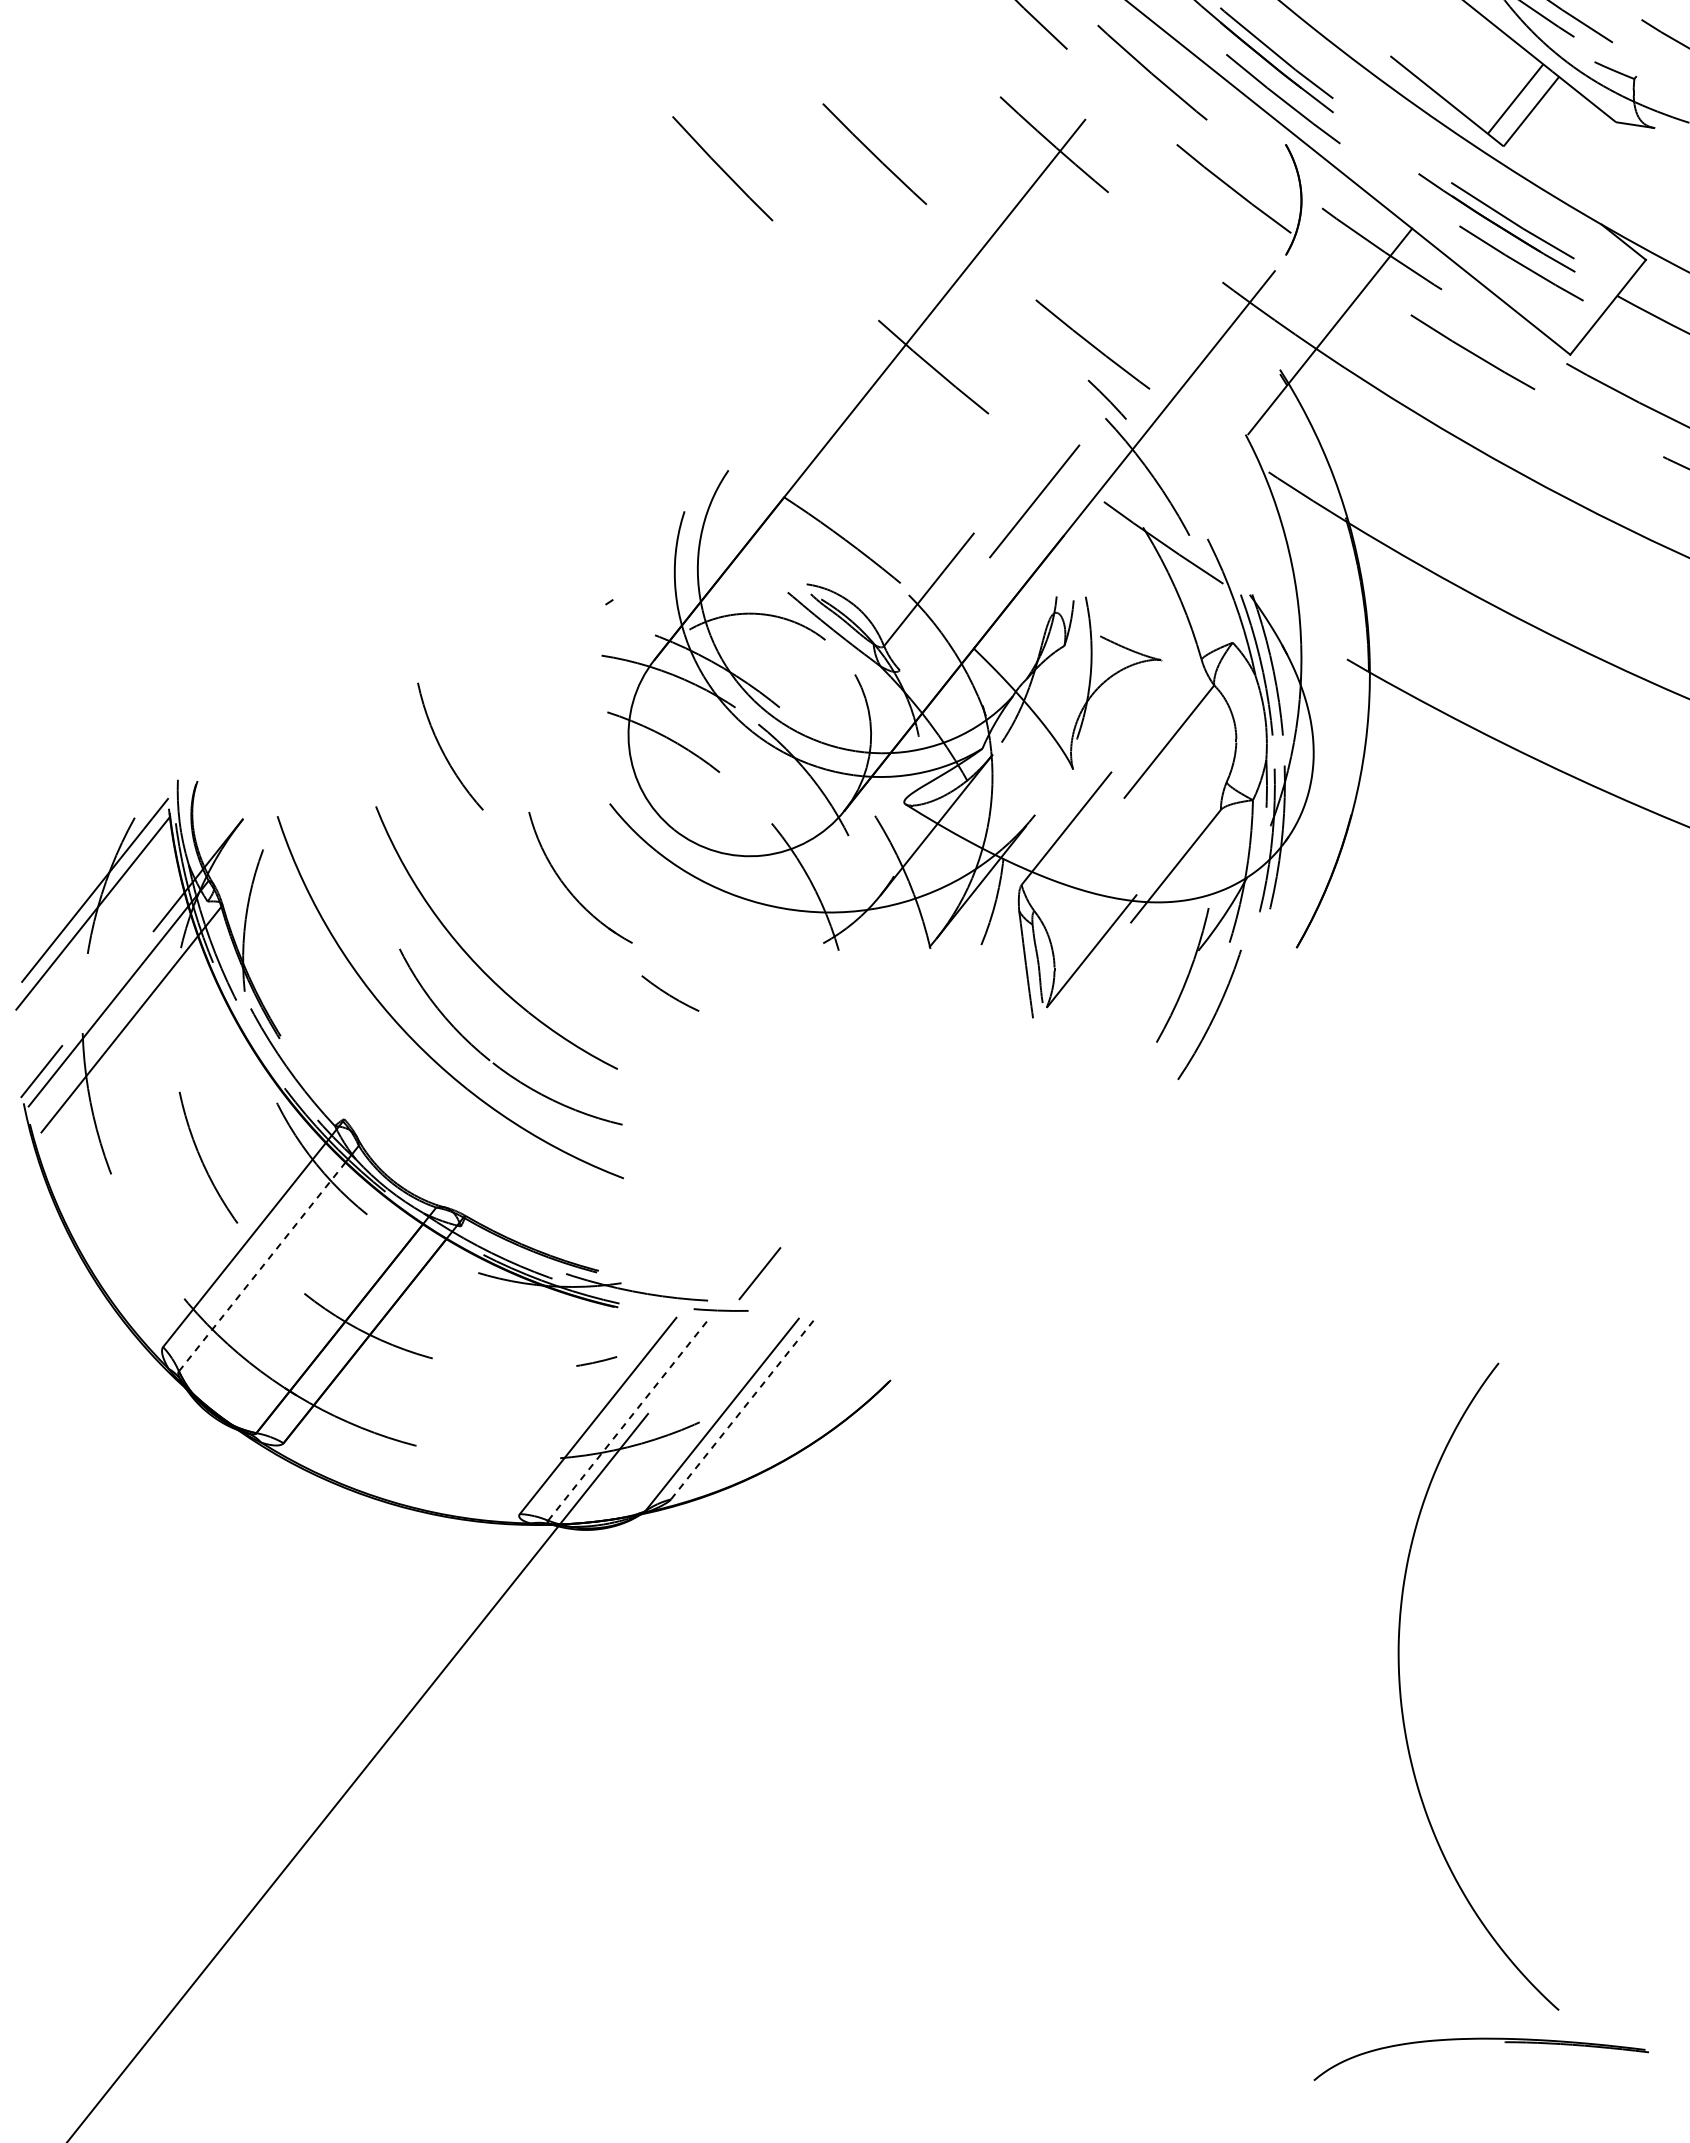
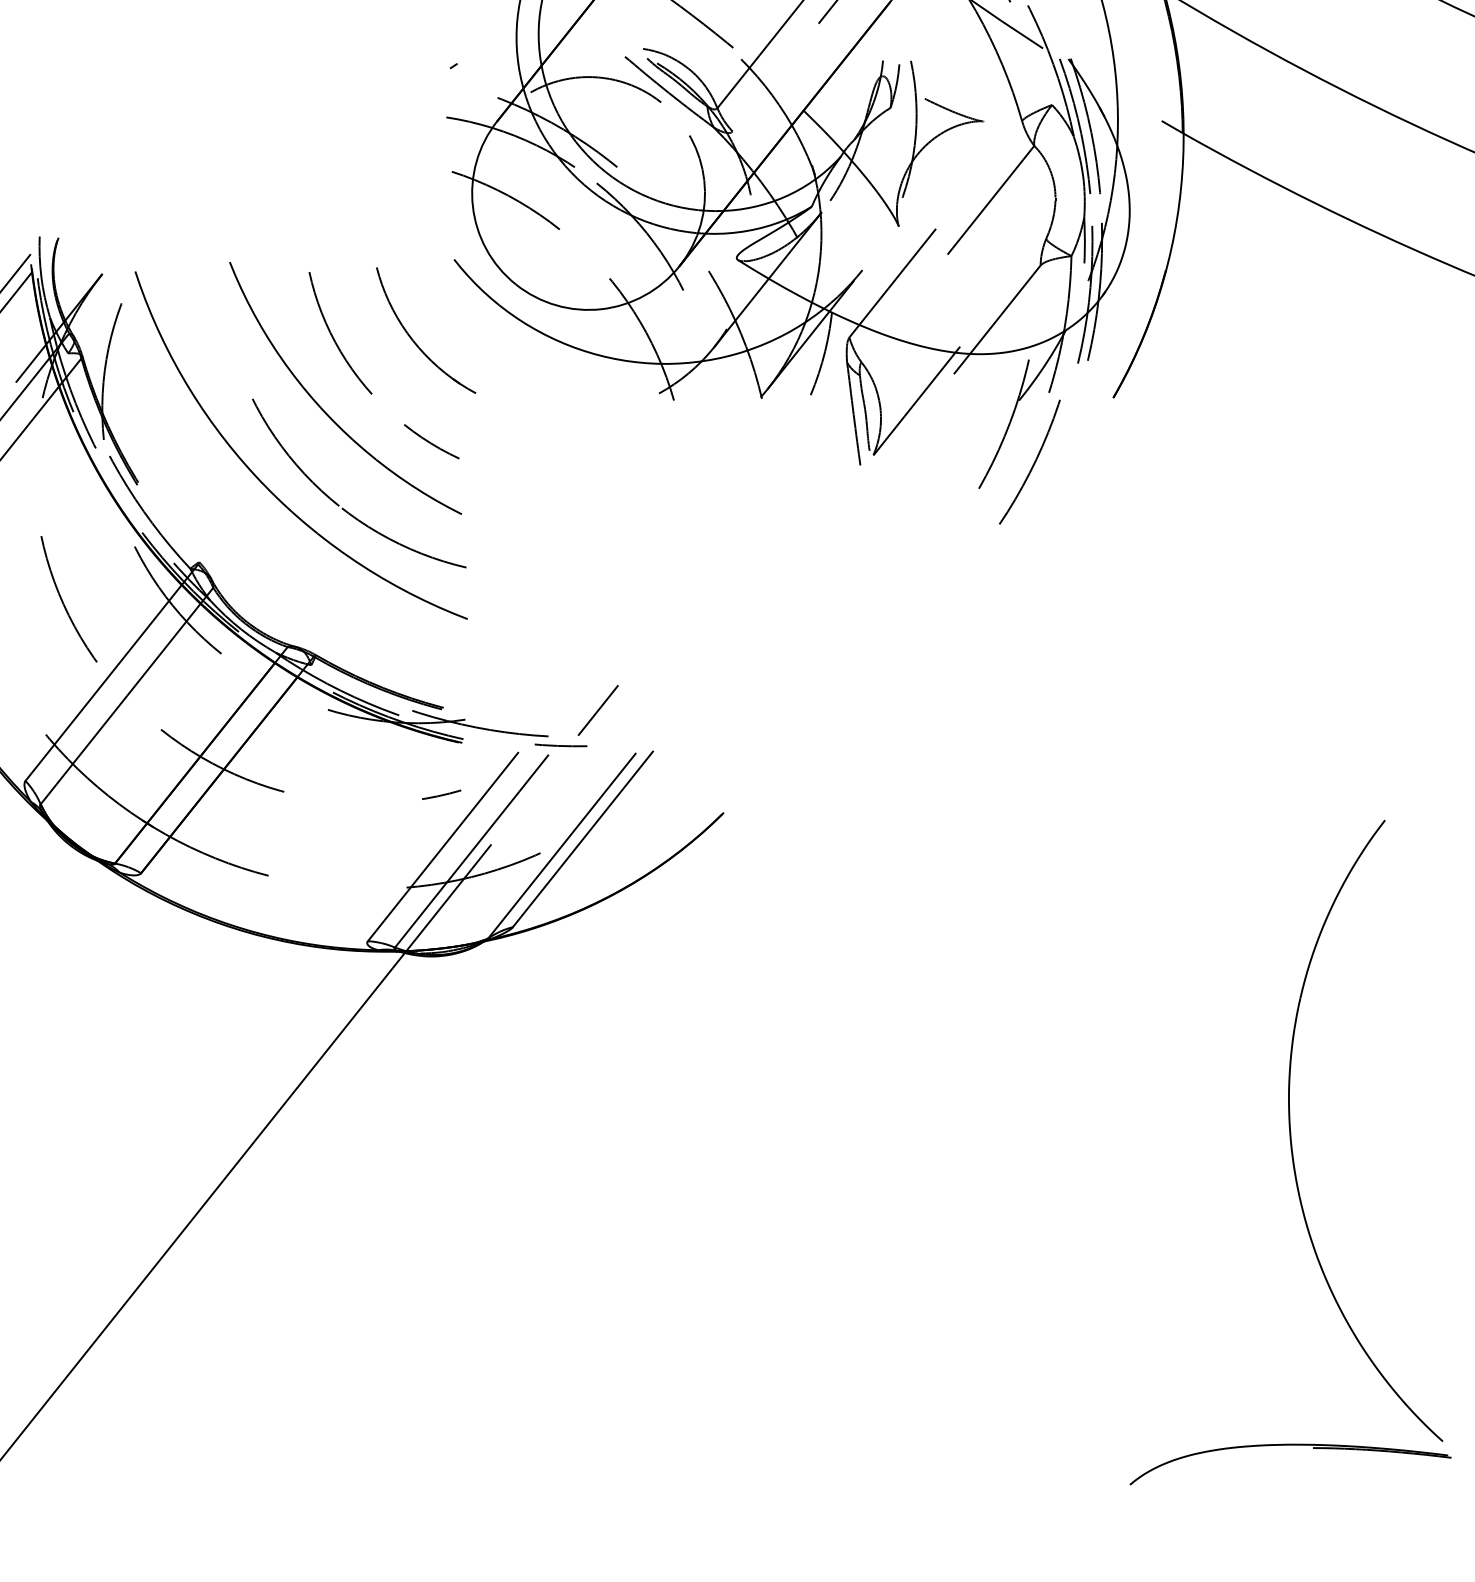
curve: (443, 750) -> (333, 337), moved
curve: (670, 994) -> (431, 442), moved
line: (262, 1267) -> (120, 704), dashed -> solid
line: (743, 1407) -> (582, 838), dashed -> solid
line: (627, 1420) -> (471, 851), dashed -> solid
part: (1401, 1691) -> (1291, 1135), moved

